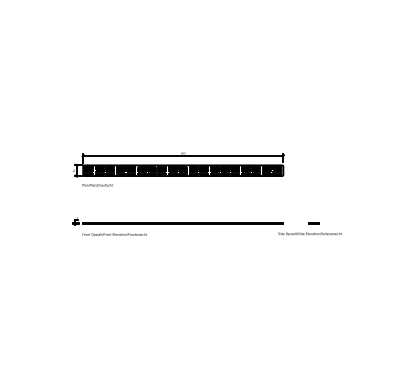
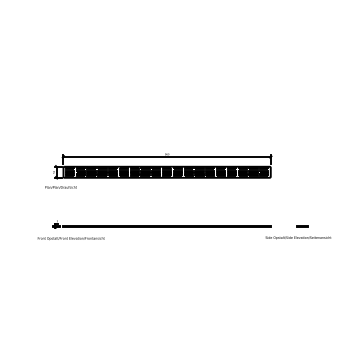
text: (97, 185) -> (60, 187), moved
text: (114, 234) -> (71, 238), moved

